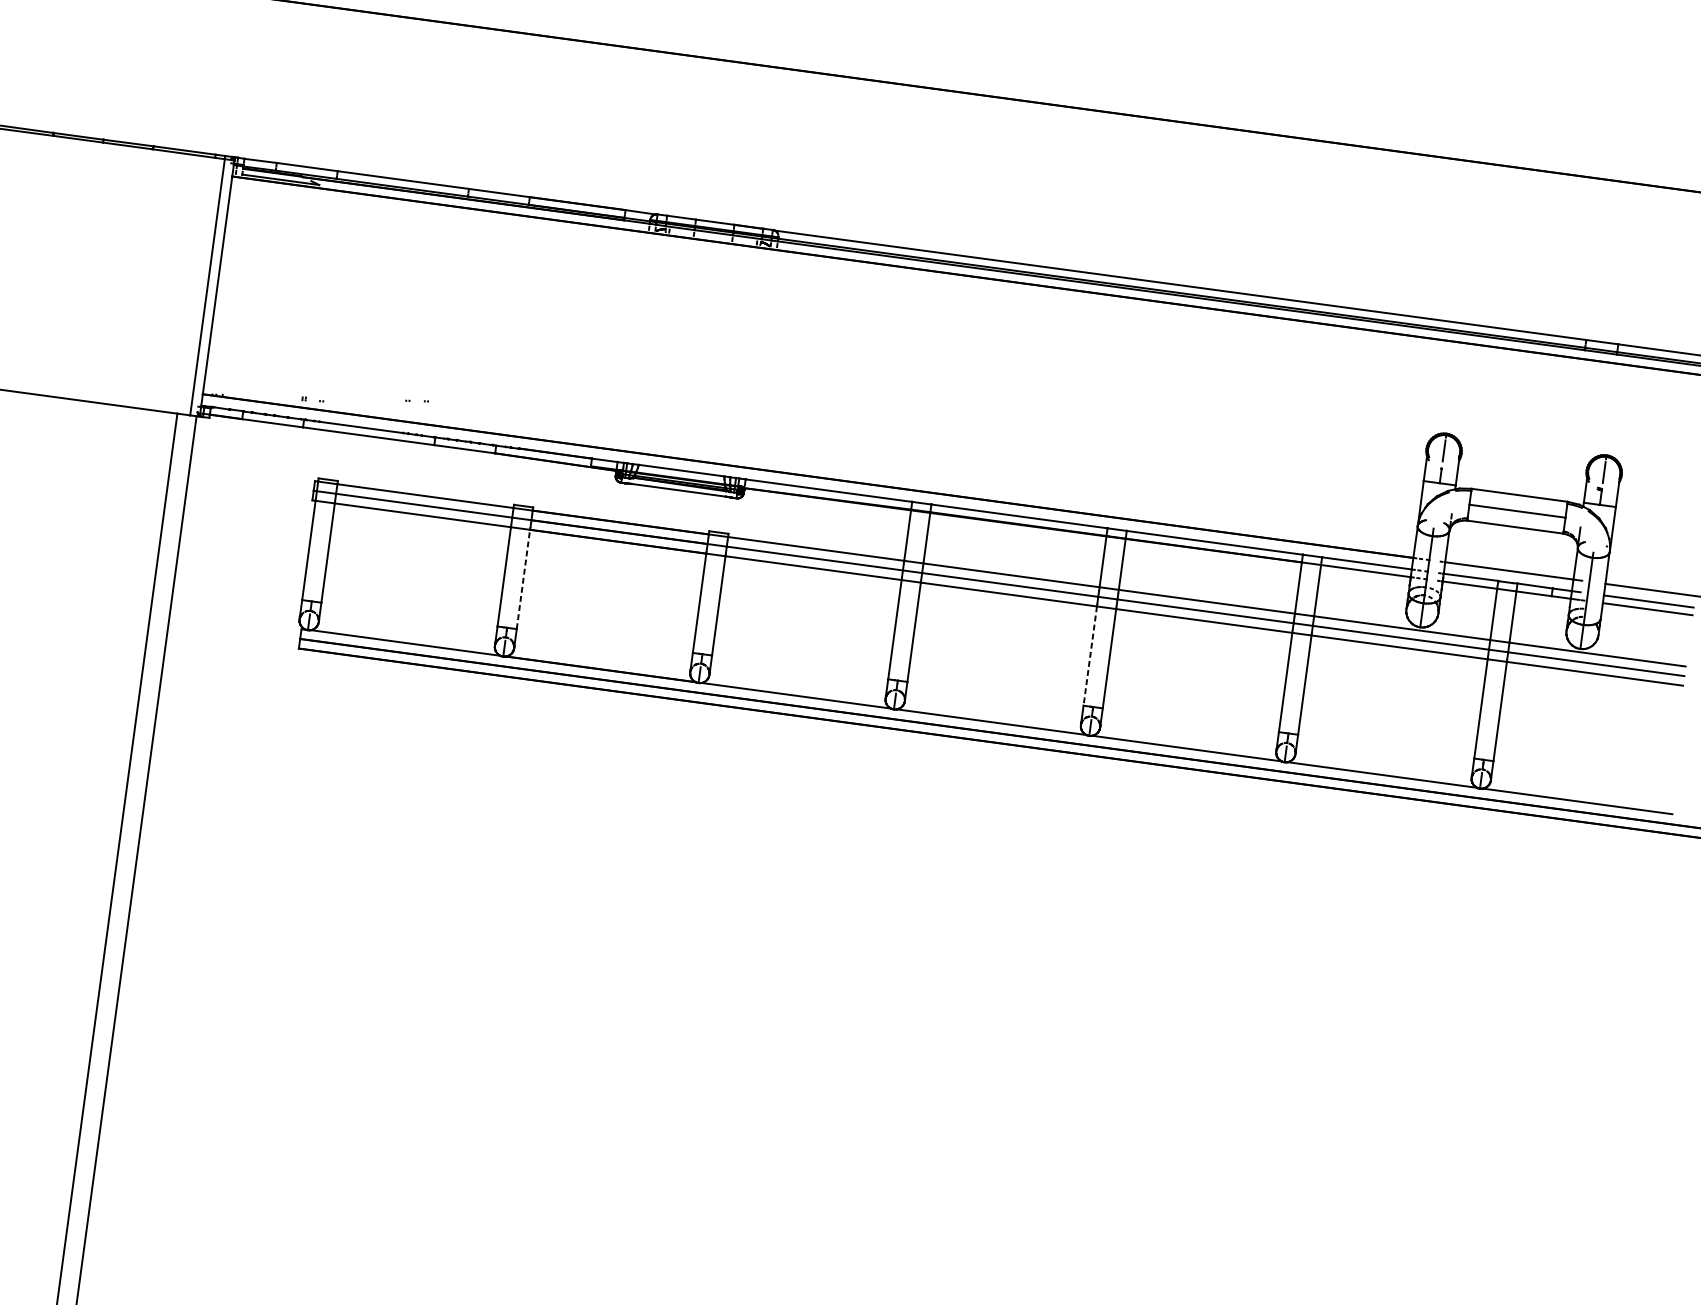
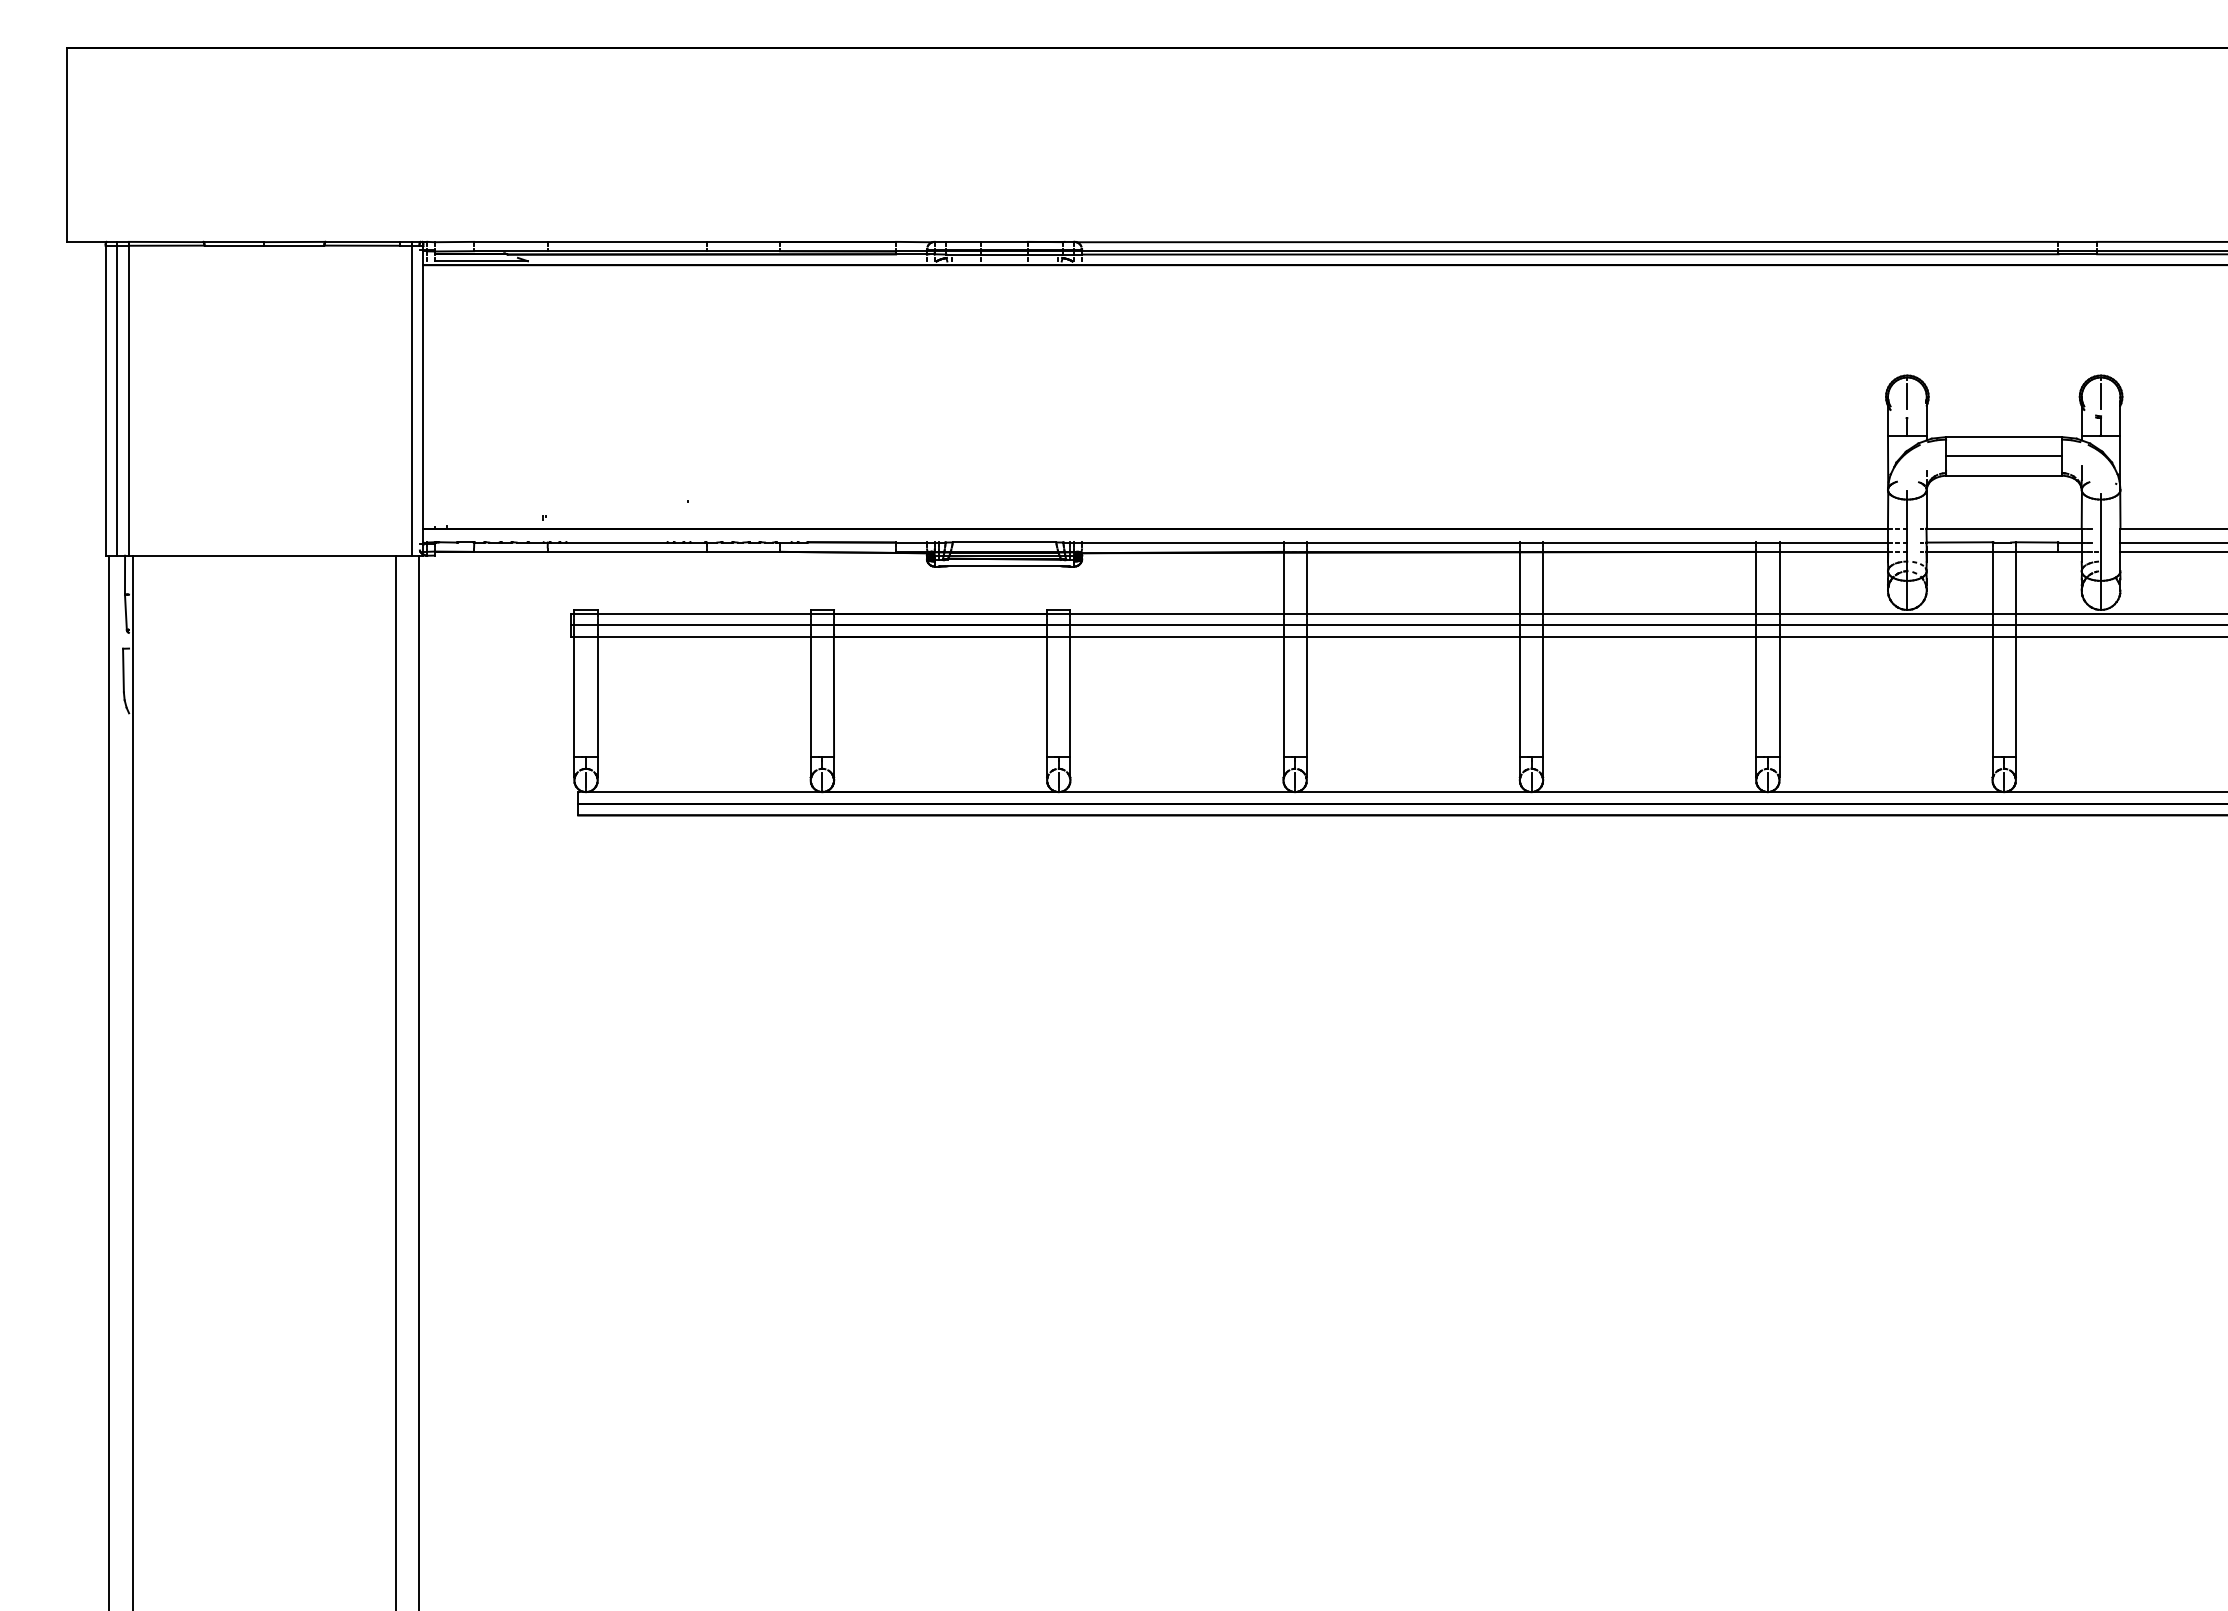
line: (523, 578) -> (834, 696), dashed -> solid
line: (1089, 656) -> (1519, 697), dashed -> solid

